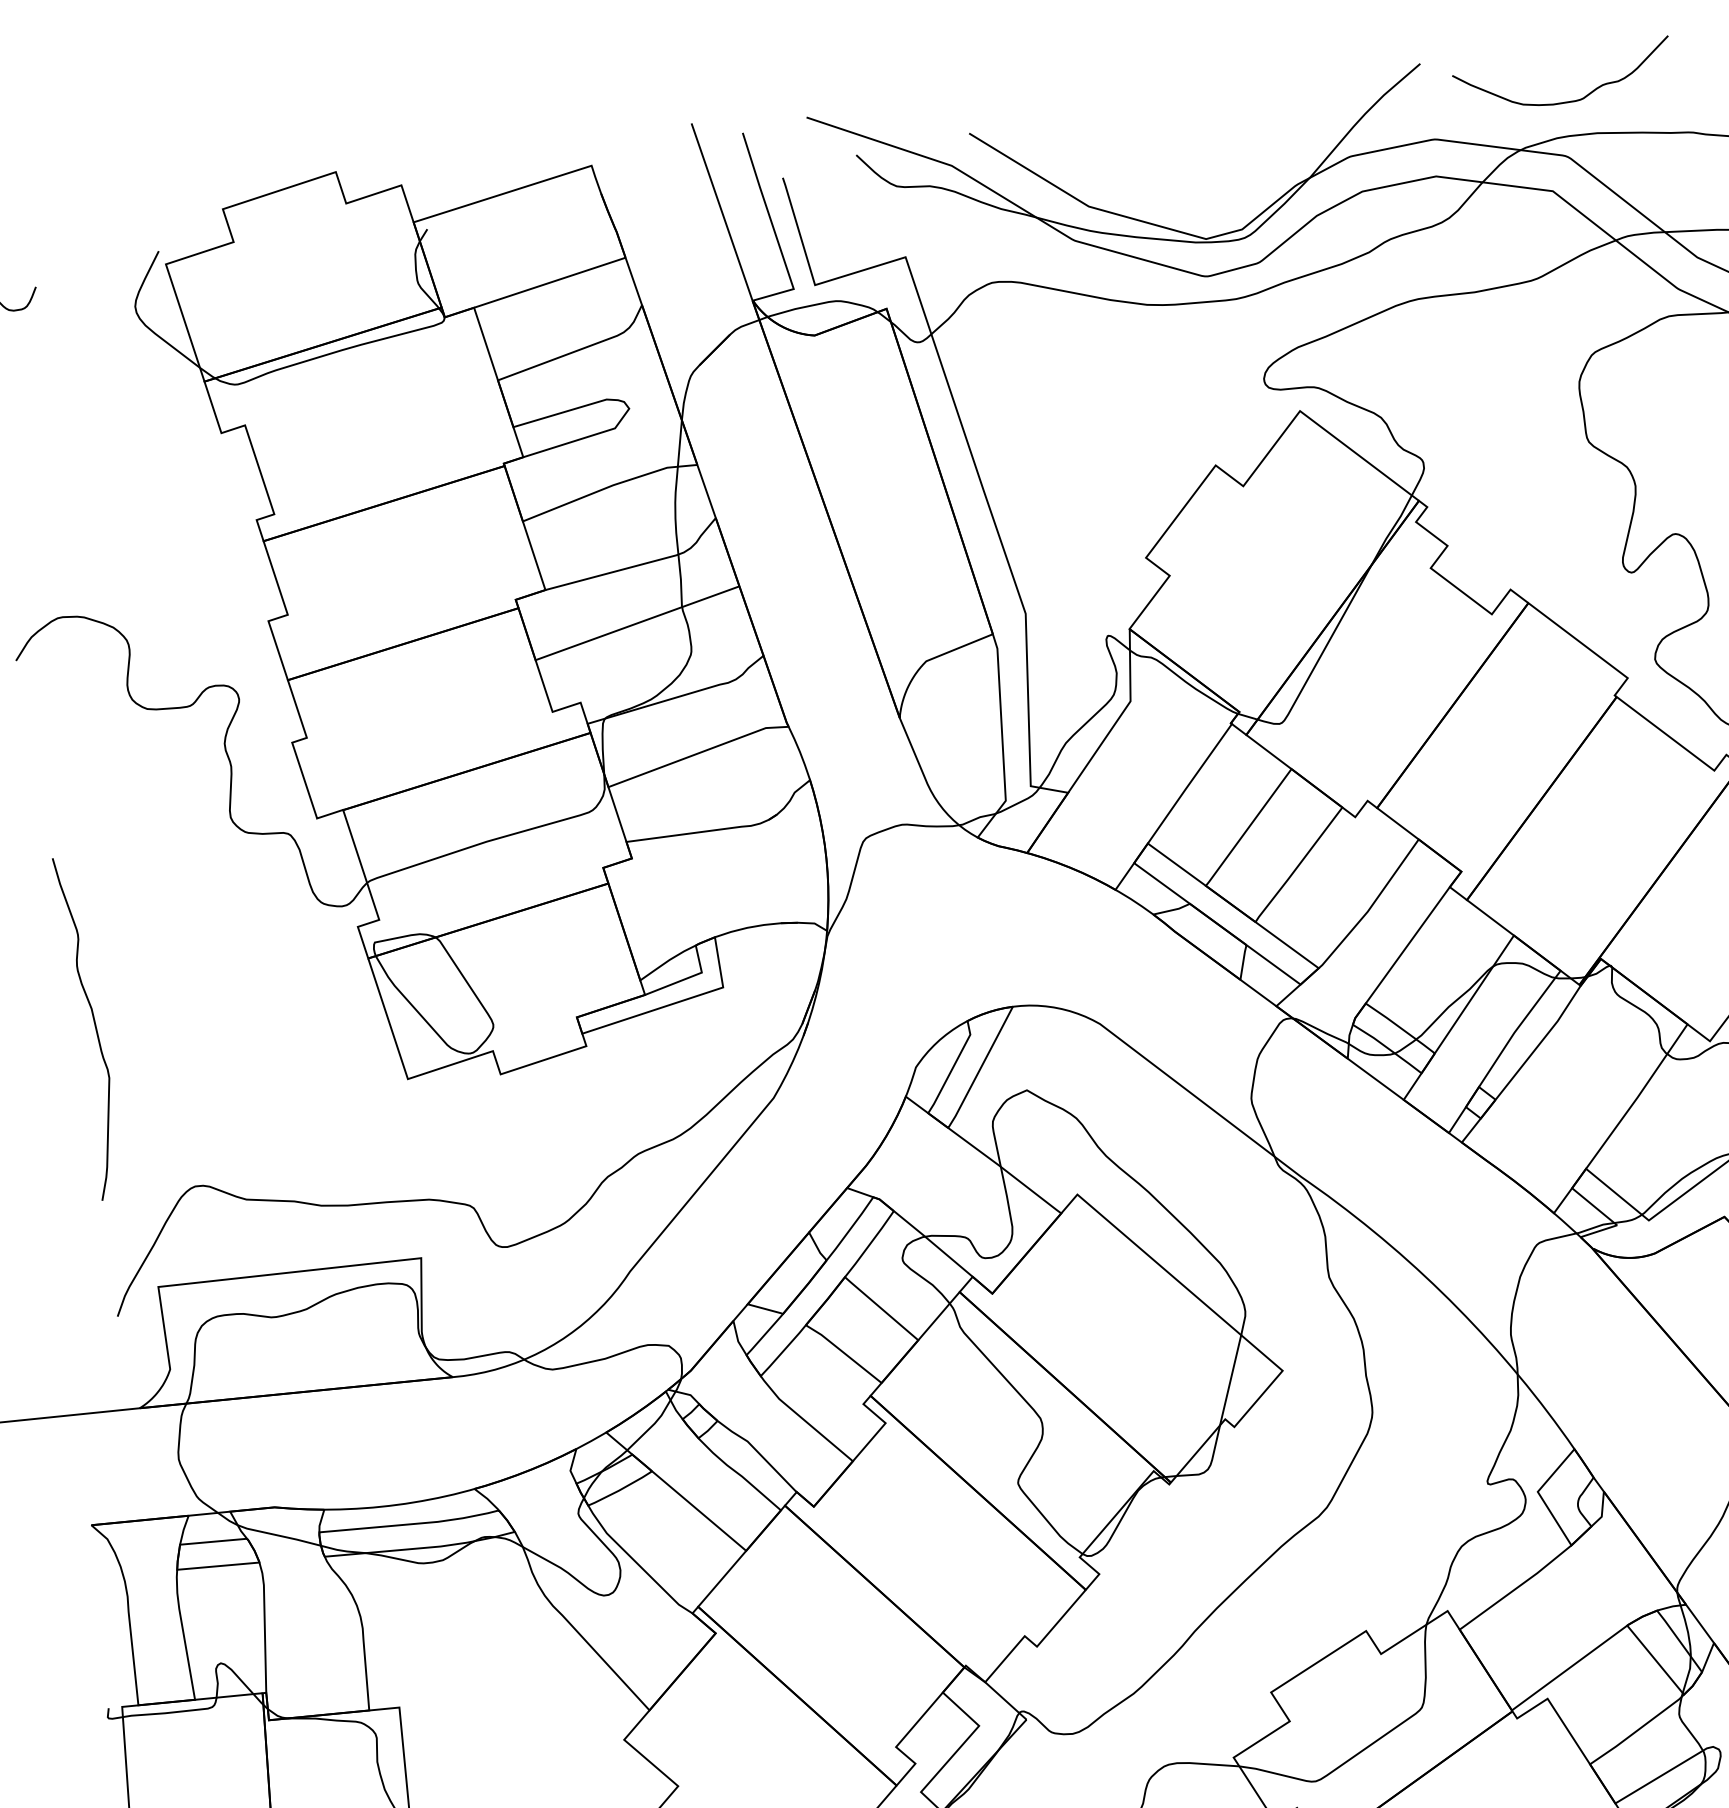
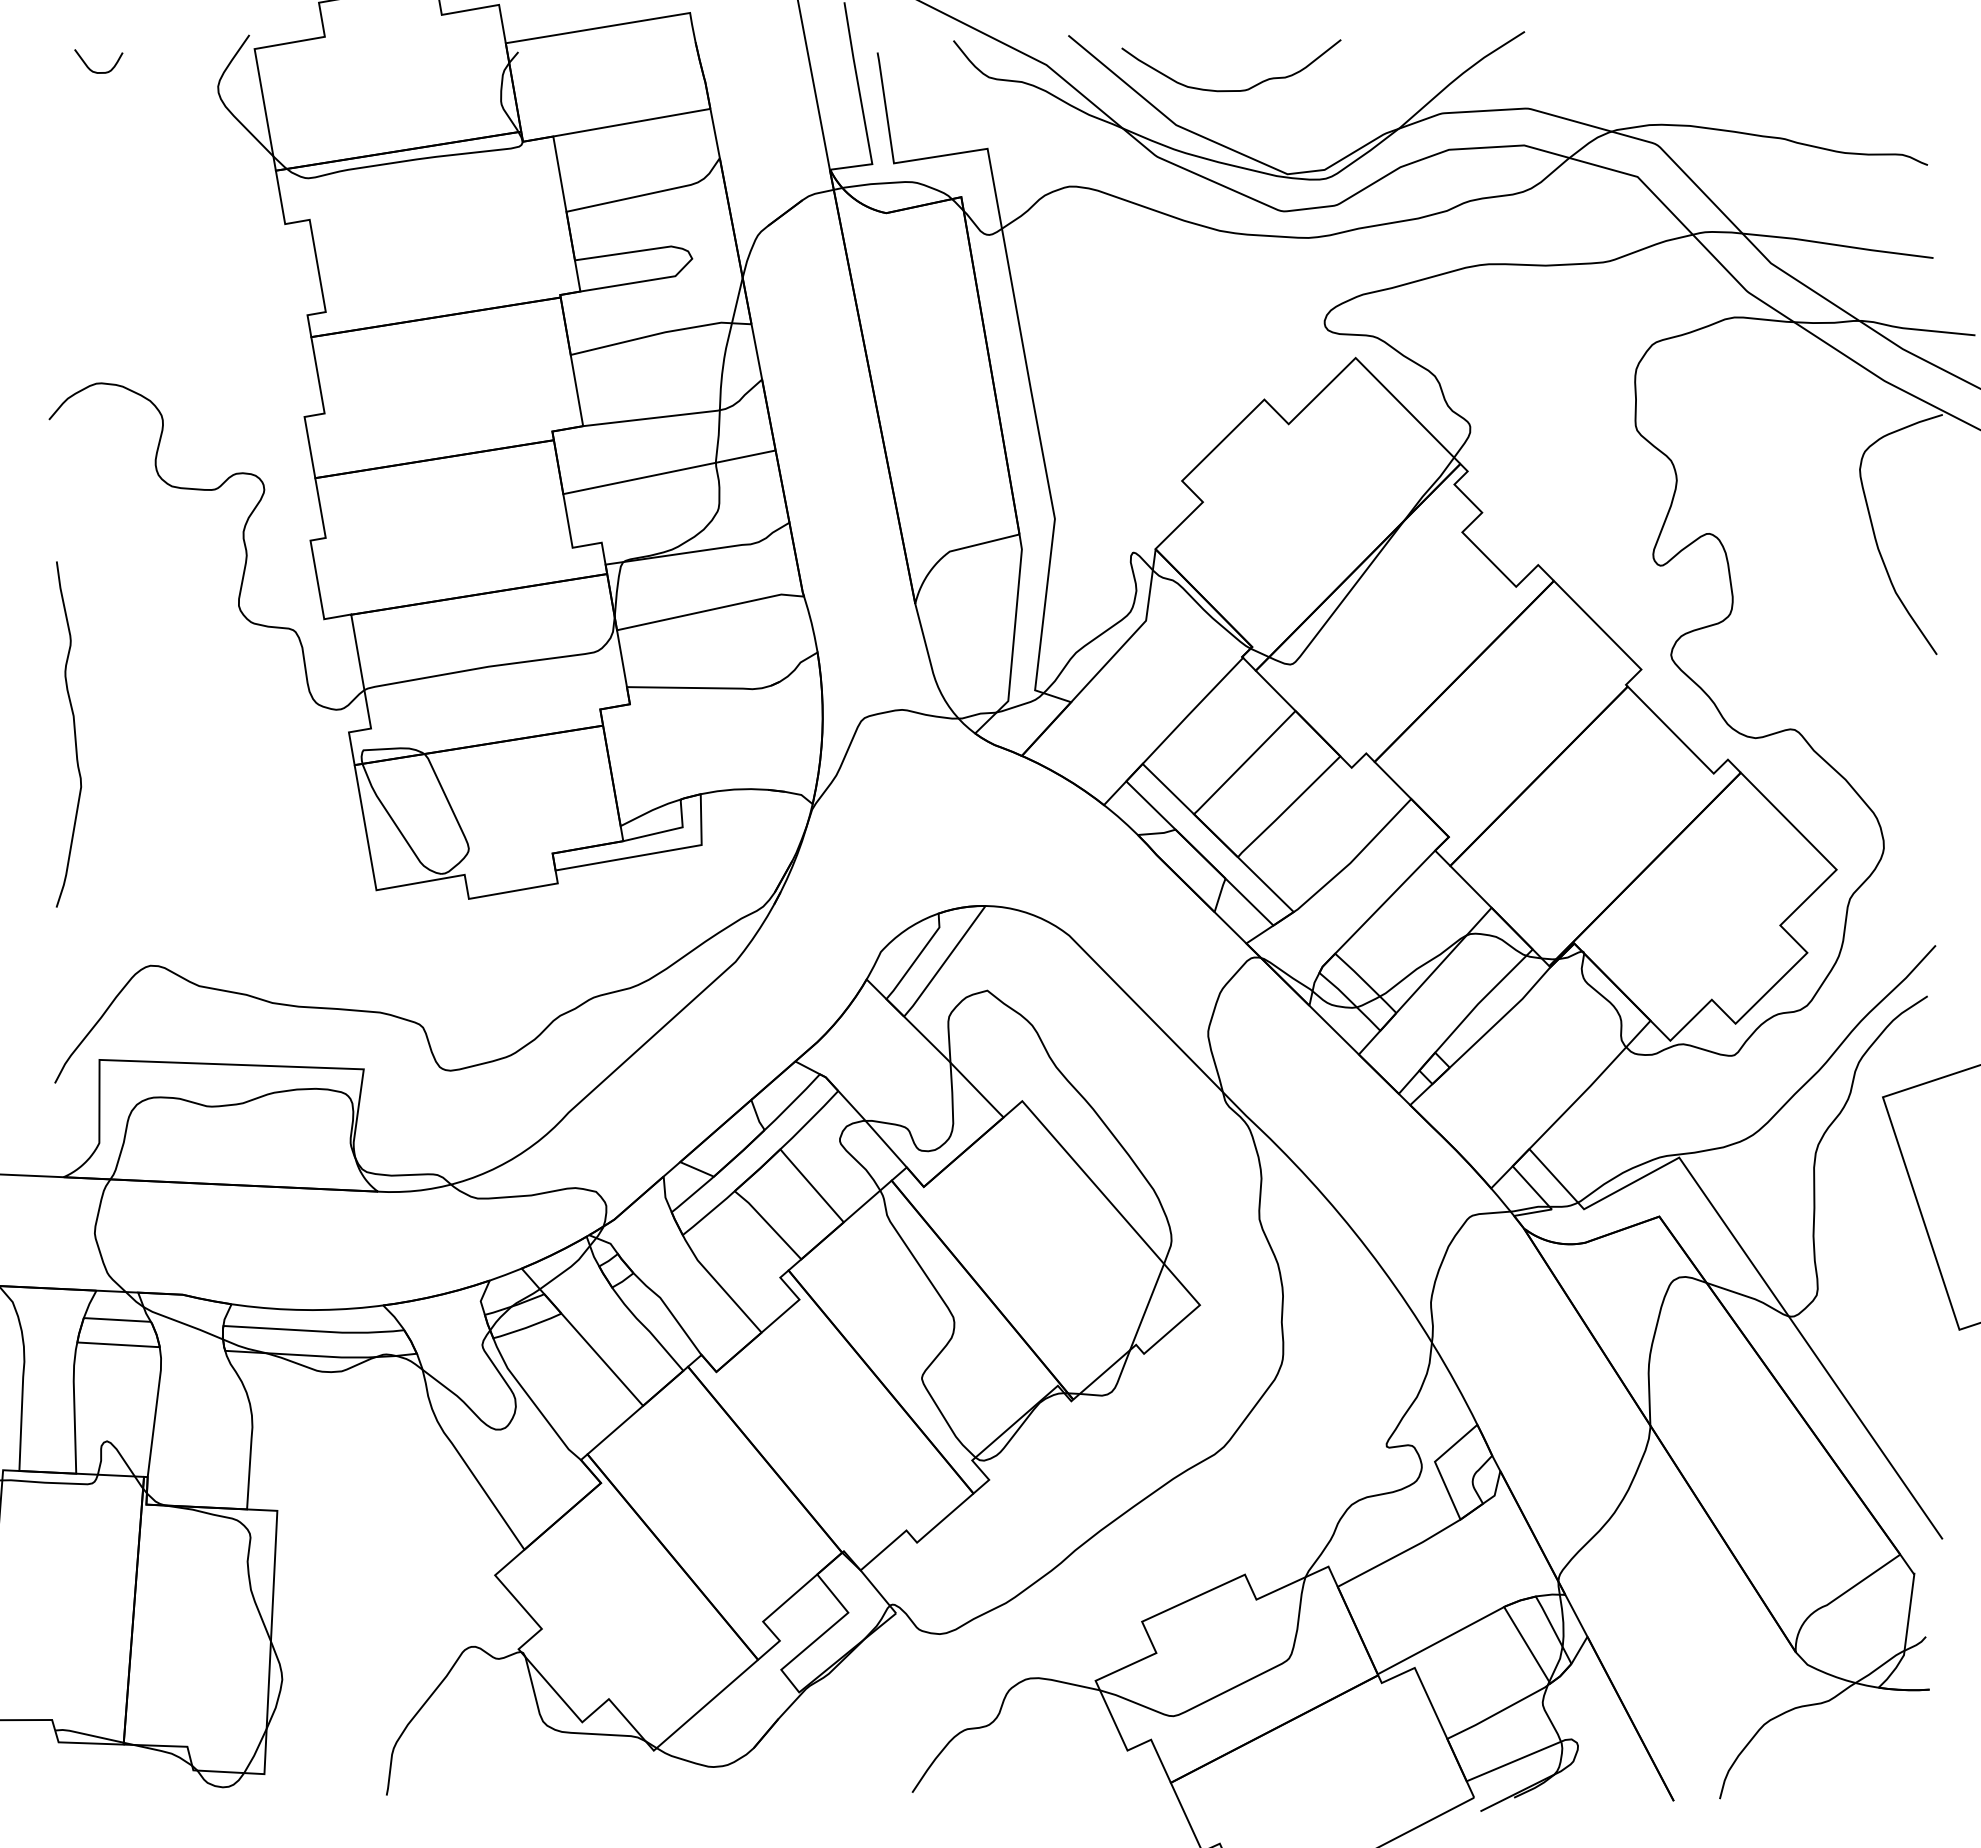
curve: (1567, 101) -> (1231, 90), moved
curve: (95, 1026) -> (74, 734), moved

